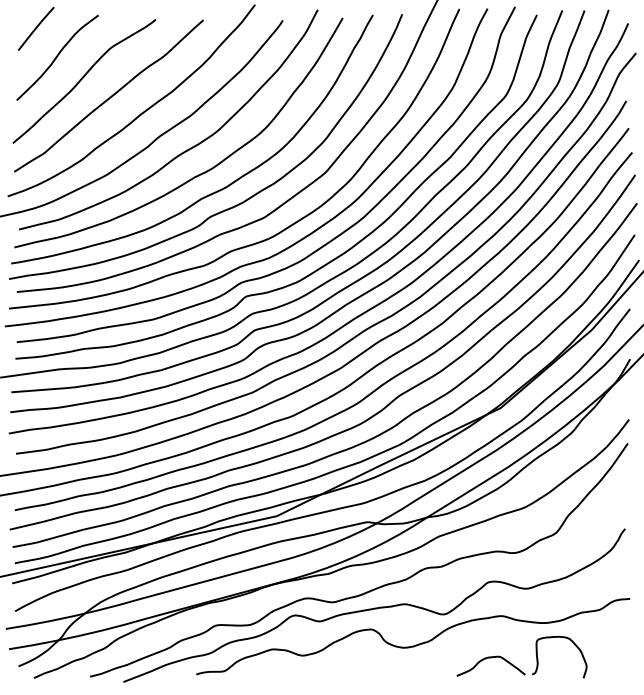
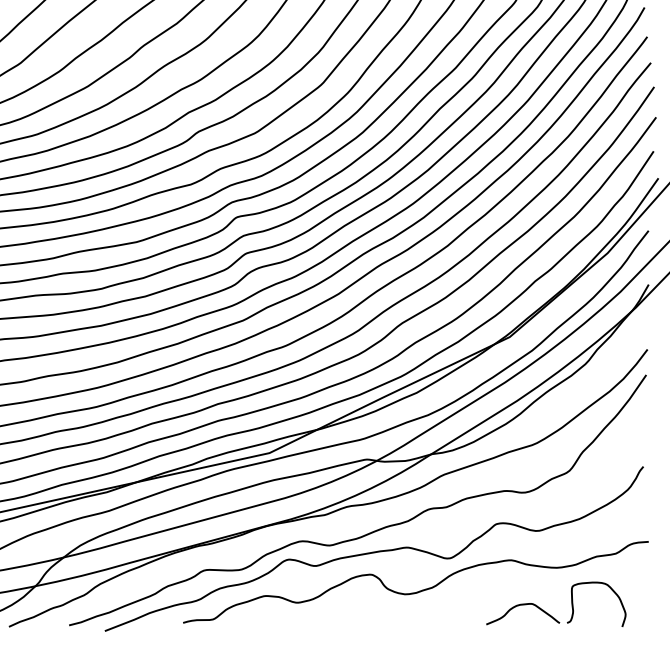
part: (516, 666) -> (550, 614), moved

